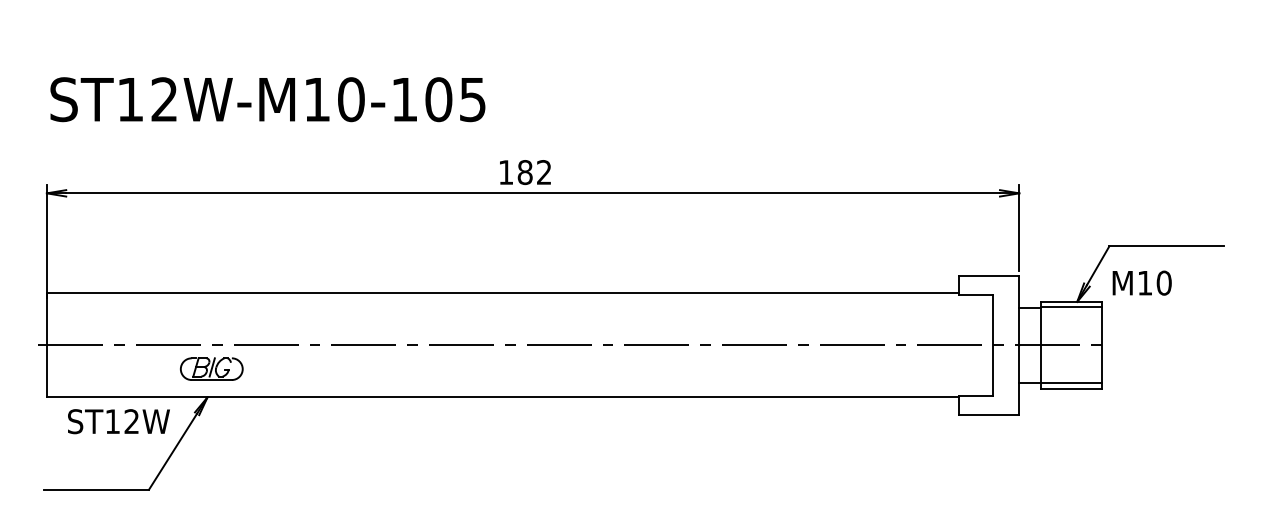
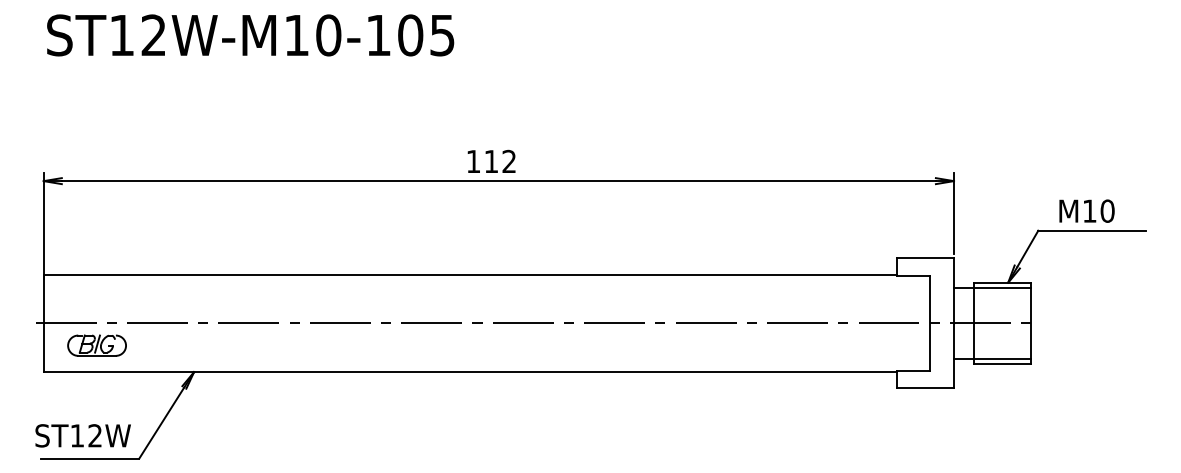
text: (267, 99) -> (250, 35), moved
text: (525, 172) -> (491, 161), 182 -> 112
text: (1141, 282) -> (1086, 210), moved
part: (211, 368) -> (96, 345), moved
text: (118, 421) -> (82, 435), moved

